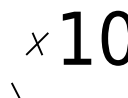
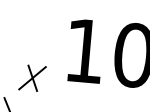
part: (36, 43) -> (31, 77), moved

